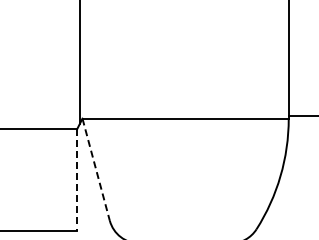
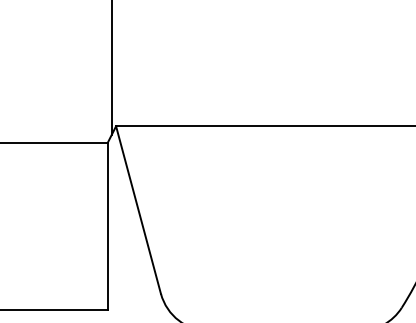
line: (96, 169) -> (139, 209), dashed -> solid
line: (77, 179) -> (107, 226), dashed -> solid

